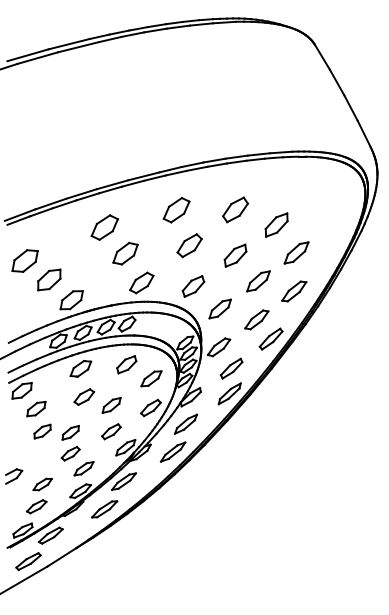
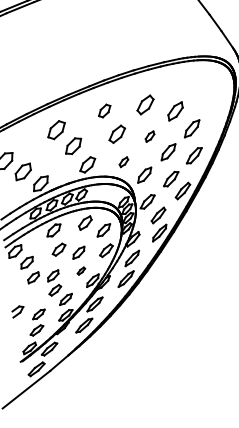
part: (176, 210) -> (104, 111), size x0.7
part: (235, 255) -> (150, 136), size x0.6
part: (193, 286) -> (123, 162), size x0.6
part: (111, 431) -> (81, 270), size x0.6

